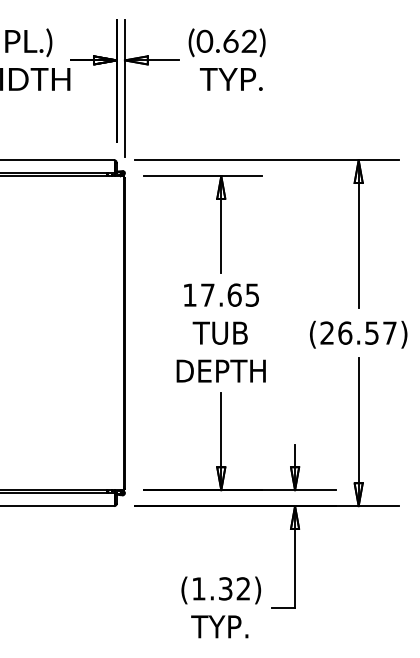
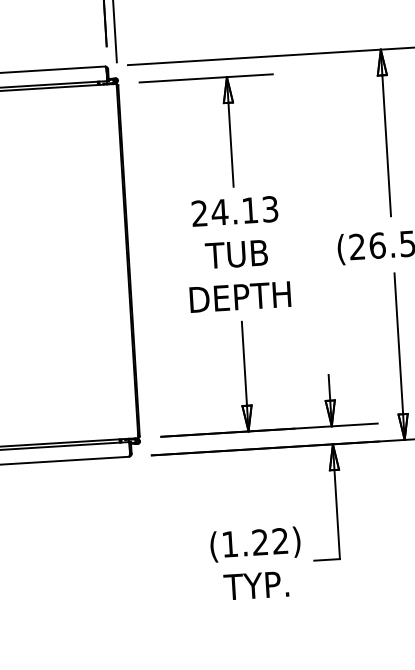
text: (221, 294) -> (235, 210), 17.65 -> 24.13
text: (225, 588) -> (260, 542), (1.32) -> (1.22)

